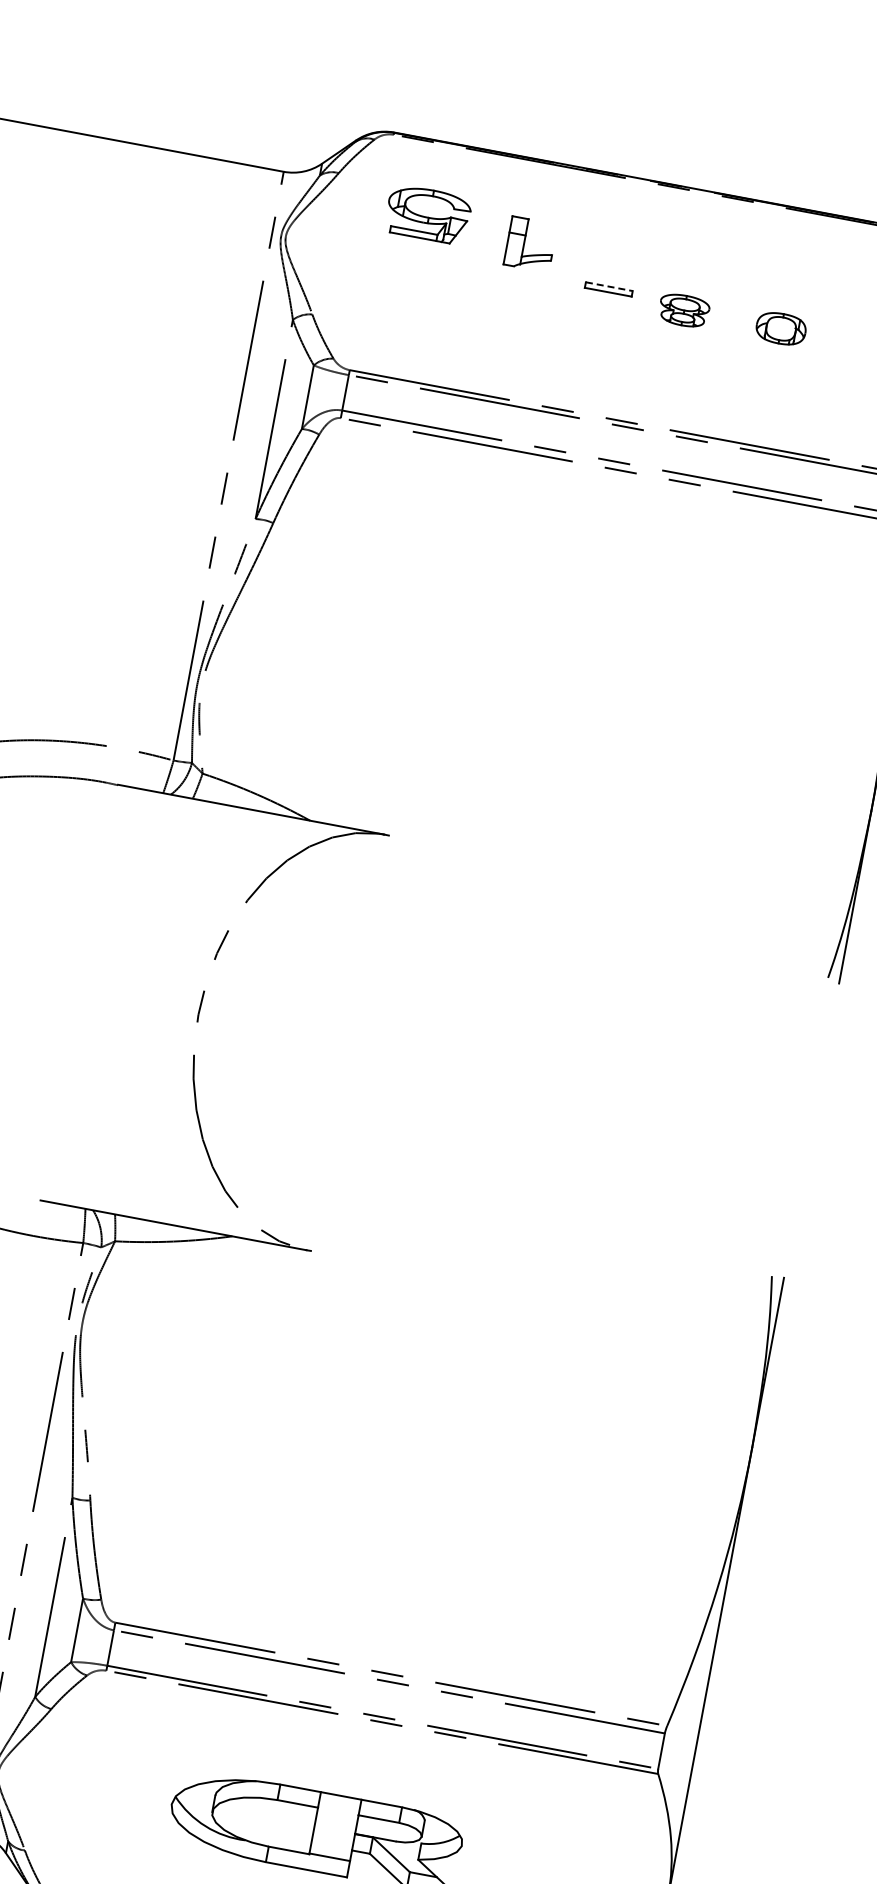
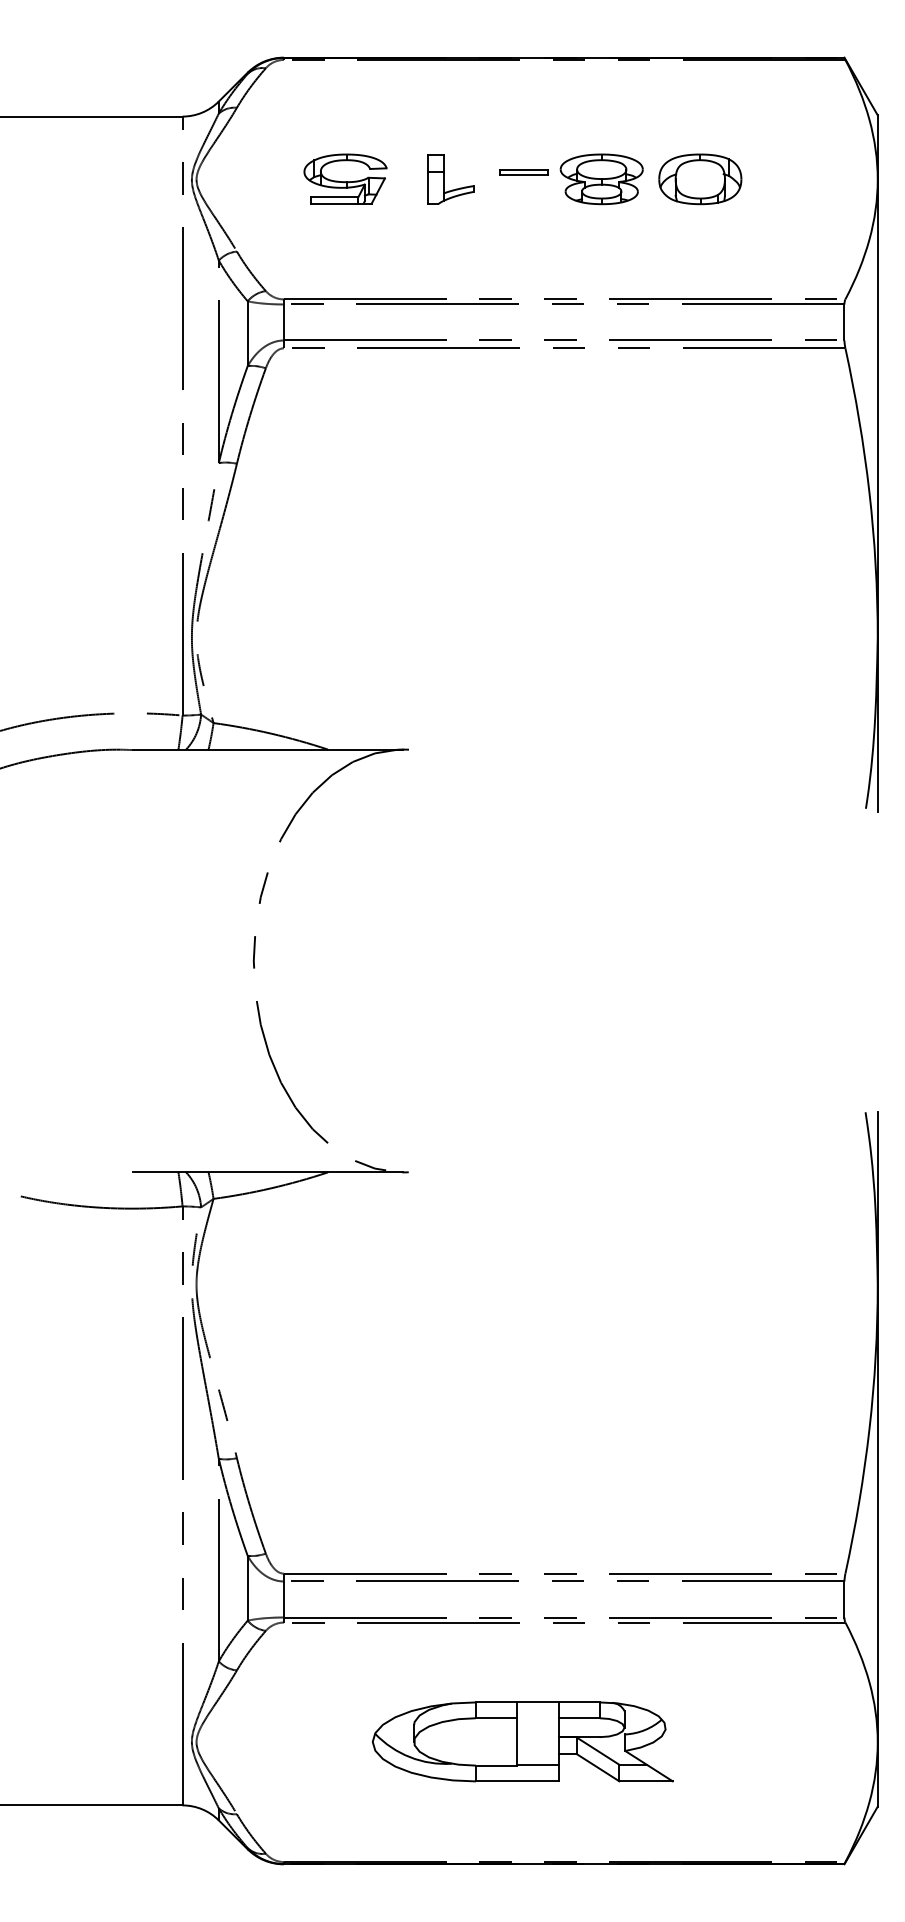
part: (428, 214) -> (345, 178), moved
part: (530, 244) -> (450, 179), moved
line: (609, 286) -> (523, 169), dashed -> solid
part: (683, 310) -> (601, 179), size x1.67
part: (781, 328) -> (700, 179), size x1.67

